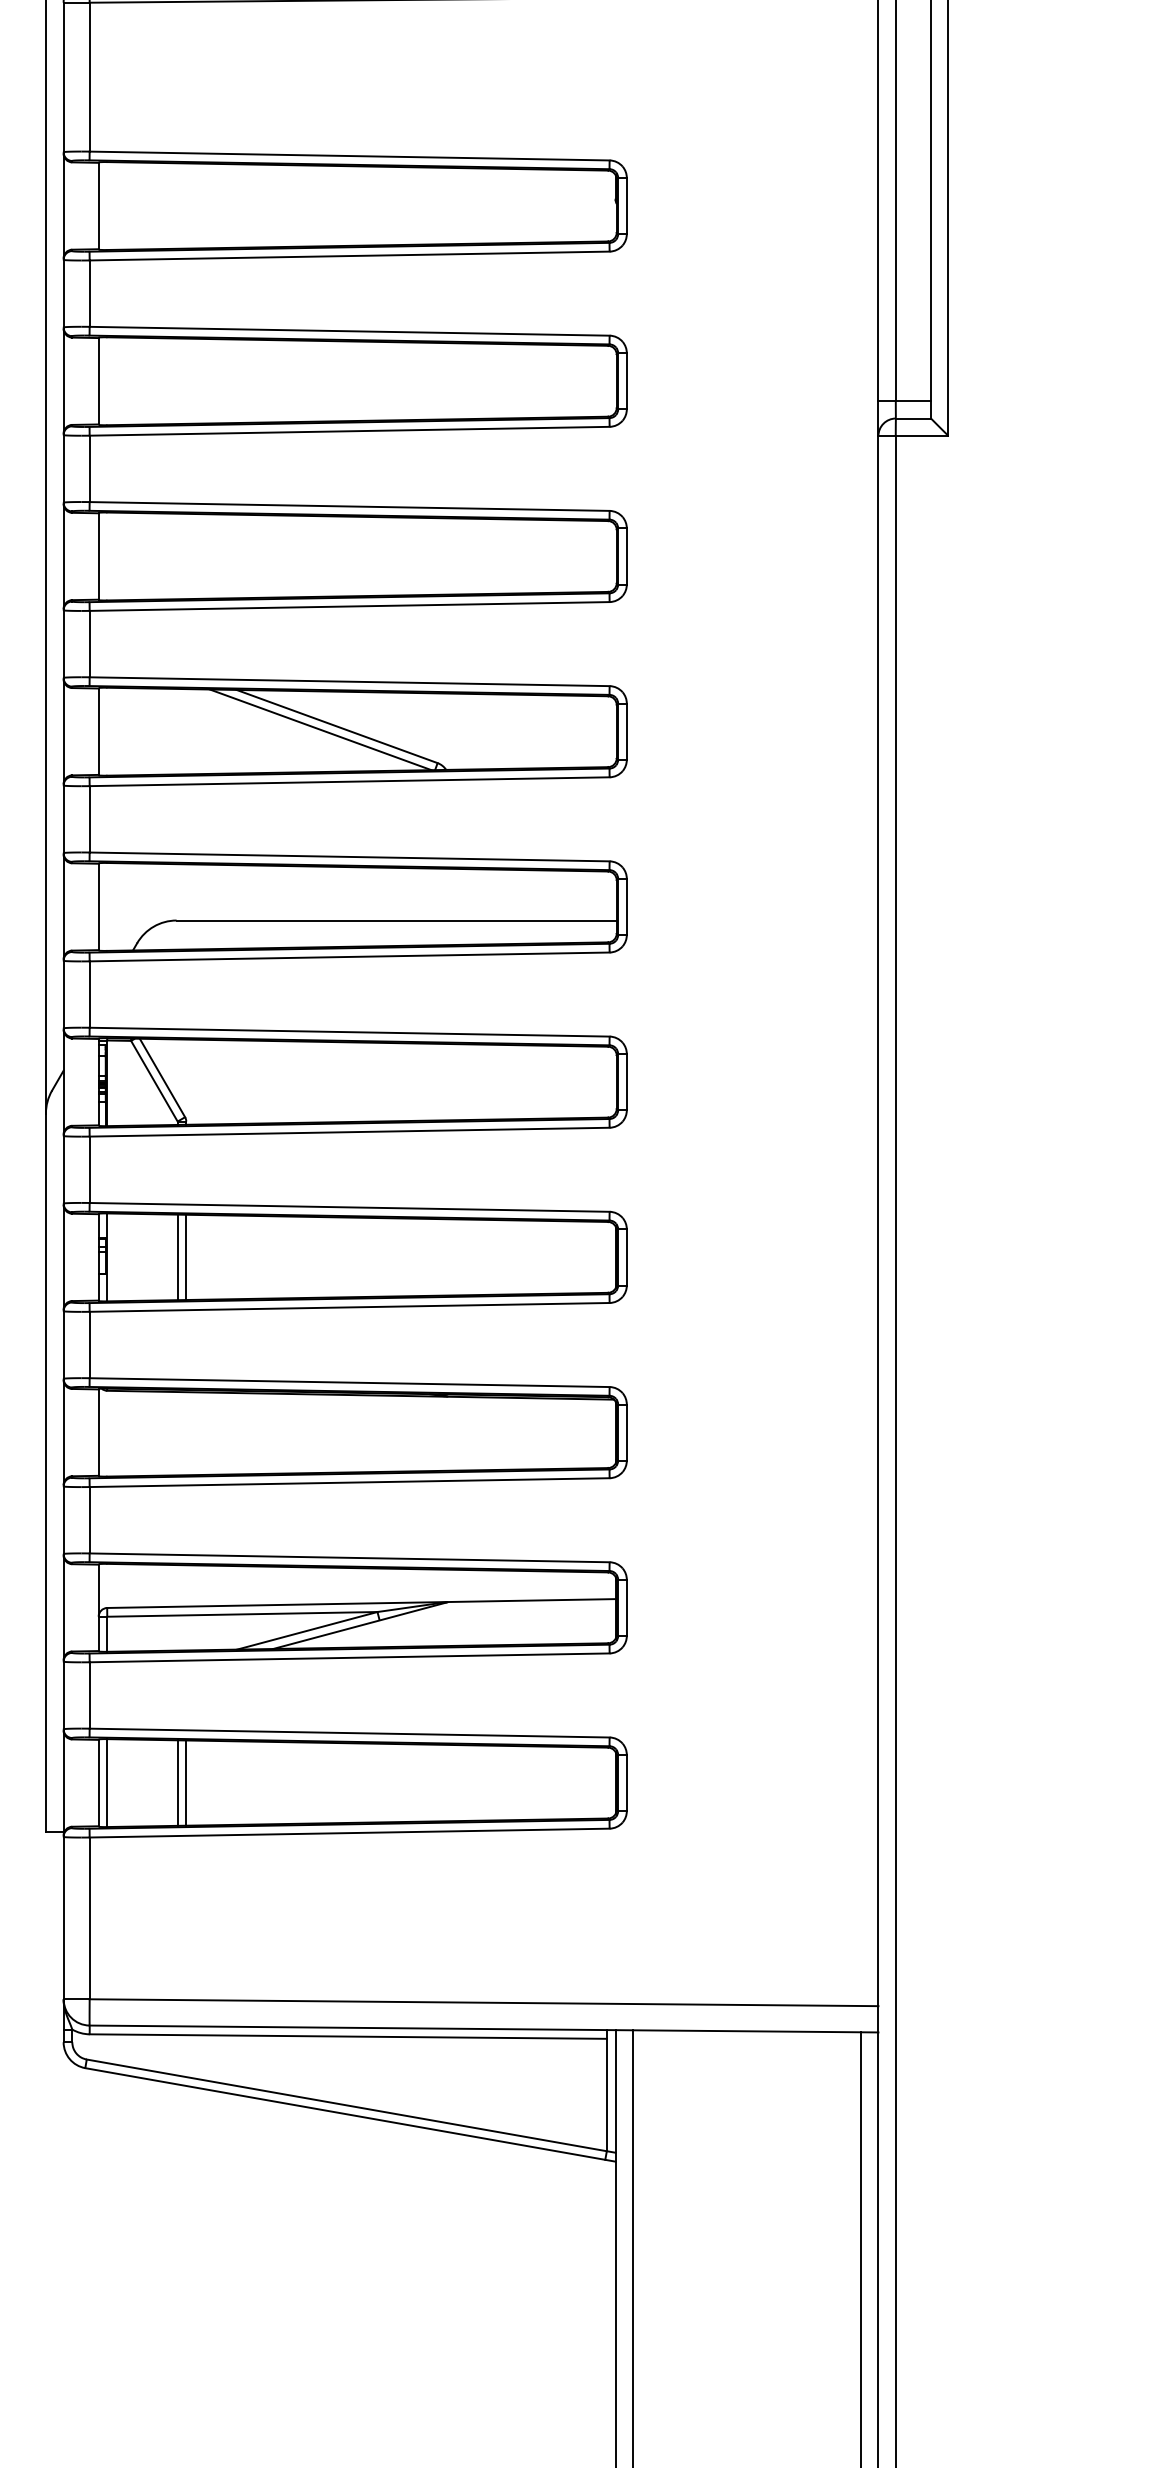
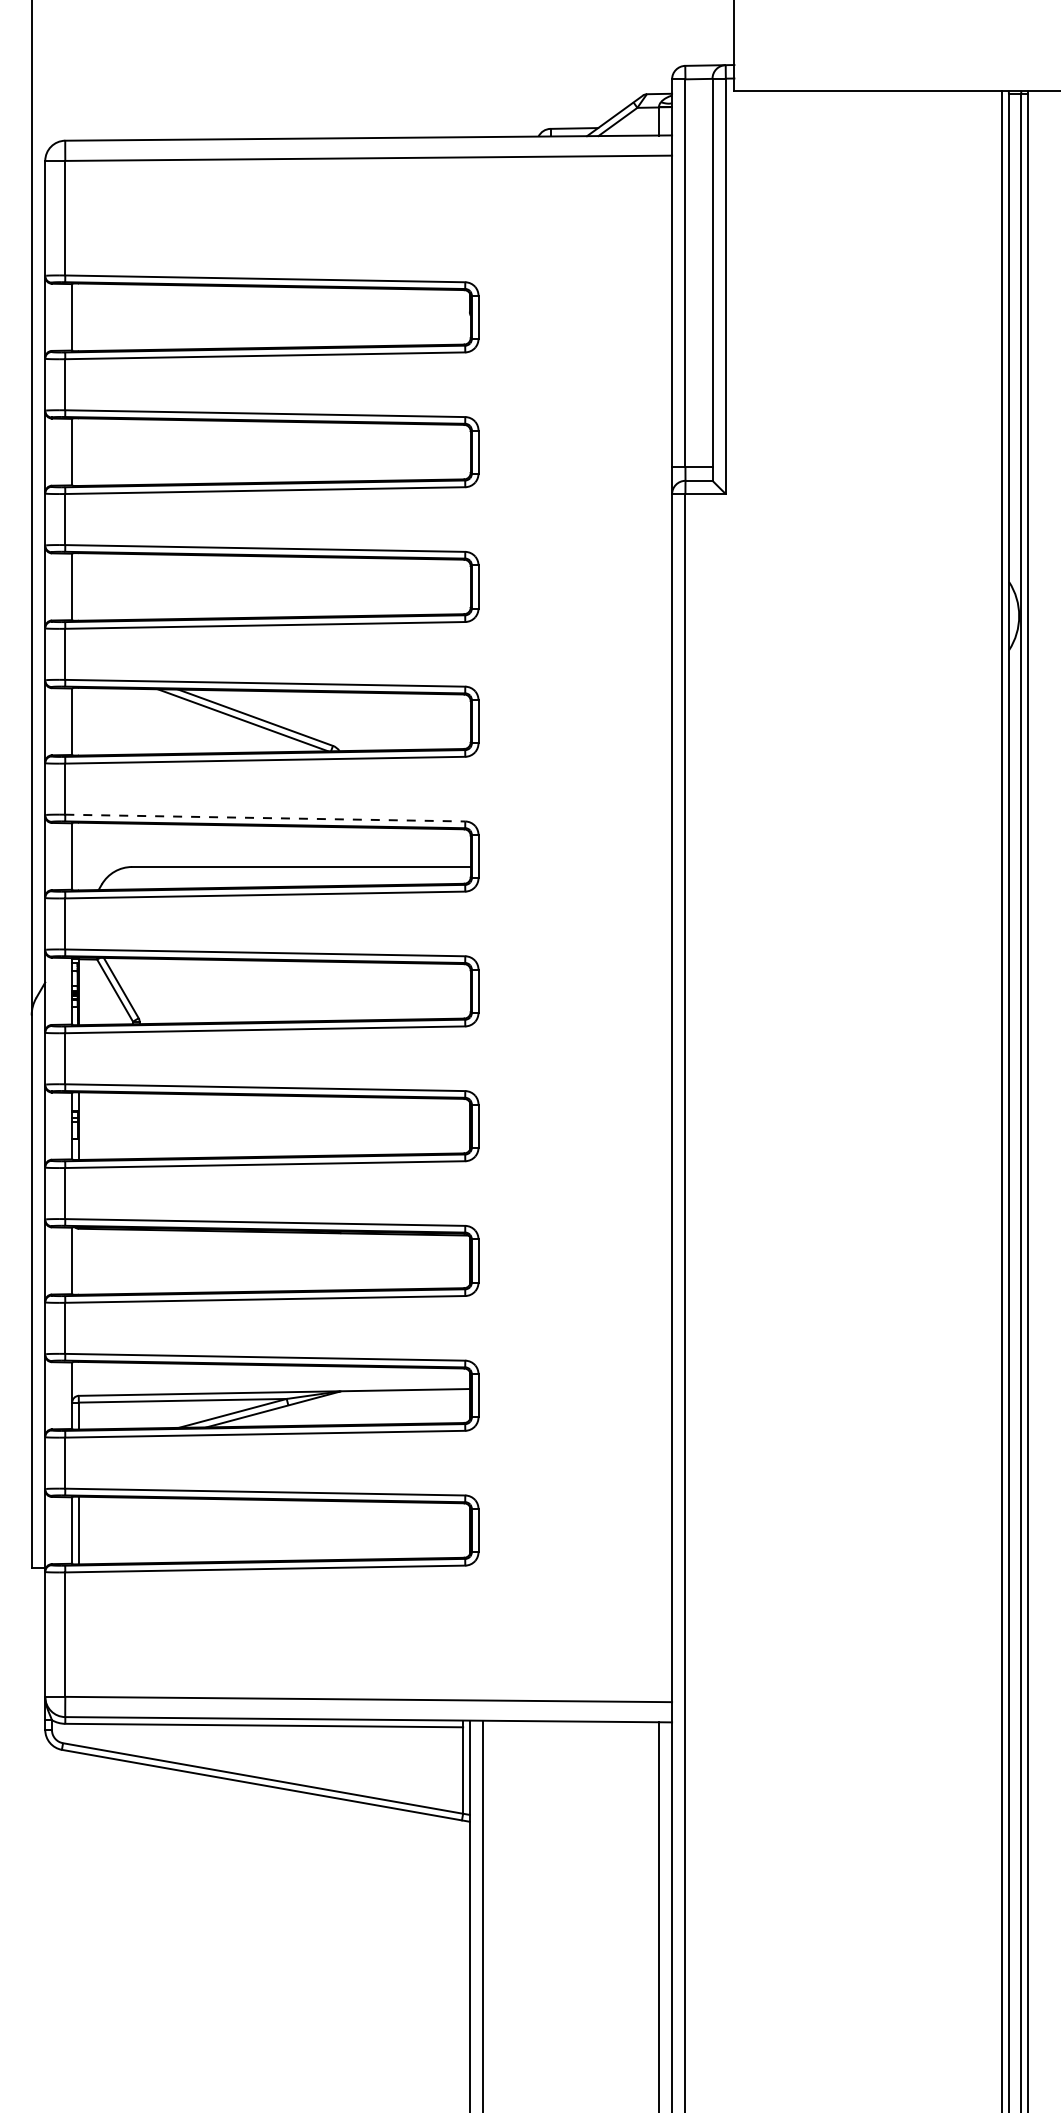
line: (349, 857) -> (265, 818), solid -> dashed
line: (186, 1256) -> (139, 1125), removed
line: (178, 1257) -> (133, 1126), removed
line: (178, 1783) -> (133, 1530), removed
line: (186, 1783) -> (139, 1530), removed

